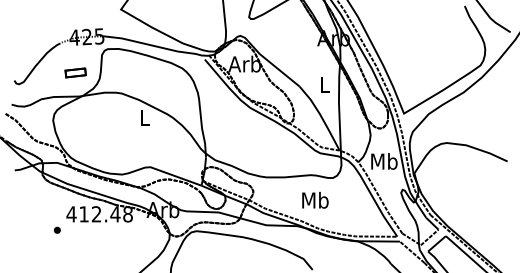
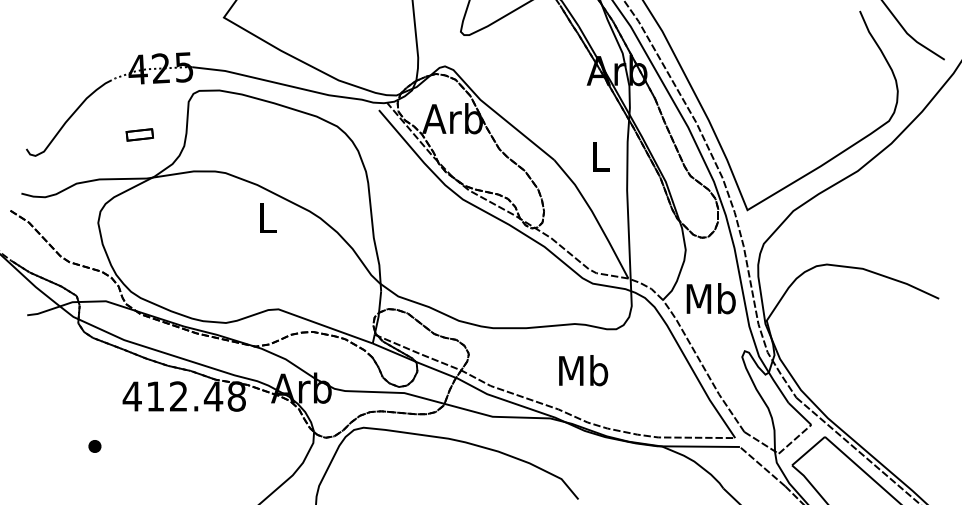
part: (75, 72) -> (139, 134), size x0.7
part: (56, 229) -> (93, 444), moved

